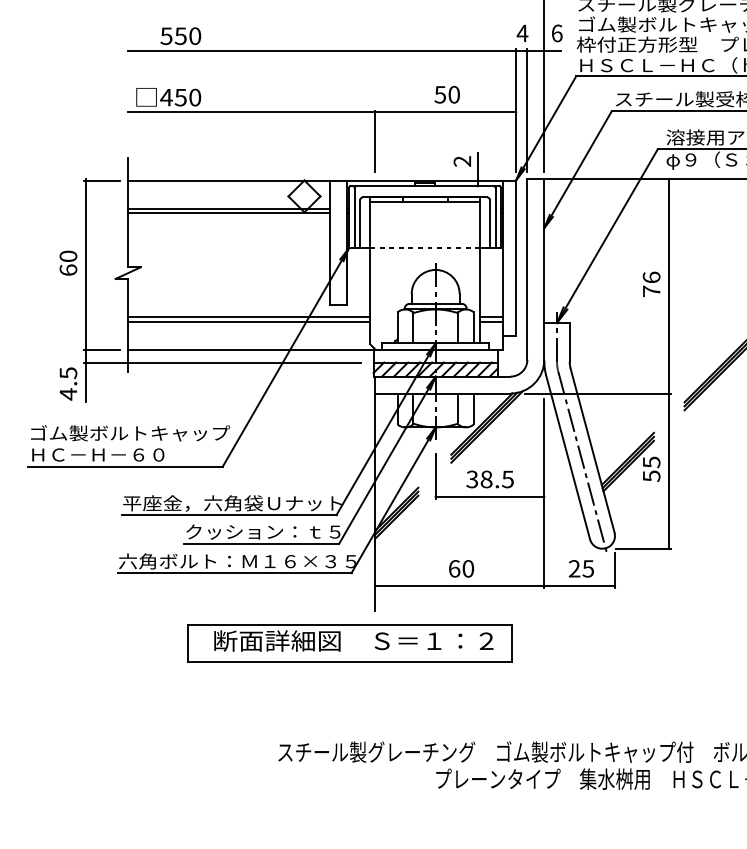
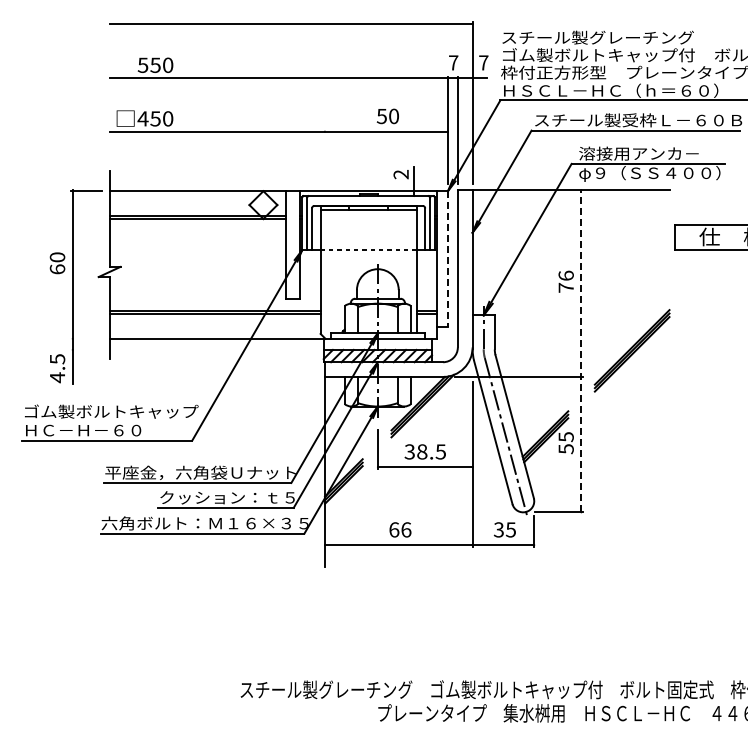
text: (522, 32) -> (453, 62), 4 -> 7
text: (556, 32) -> (483, 62), 6 -> 7
line: (374, 140) -> (324, 156), removed
line: (516, 257) -> (448, 258), solid -> dashed
line: (101, 349) -> (86, 338), removed
line: (222, 362) -> (191, 349), removed
line: (669, 363) -> (581, 350), solid -> dashed
text: (468, 568) -> (406, 529), 60 -> 66
text: (573, 569) -> (498, 530), 25 -> 35
part: (350, 642) -> (303, 594), removed

